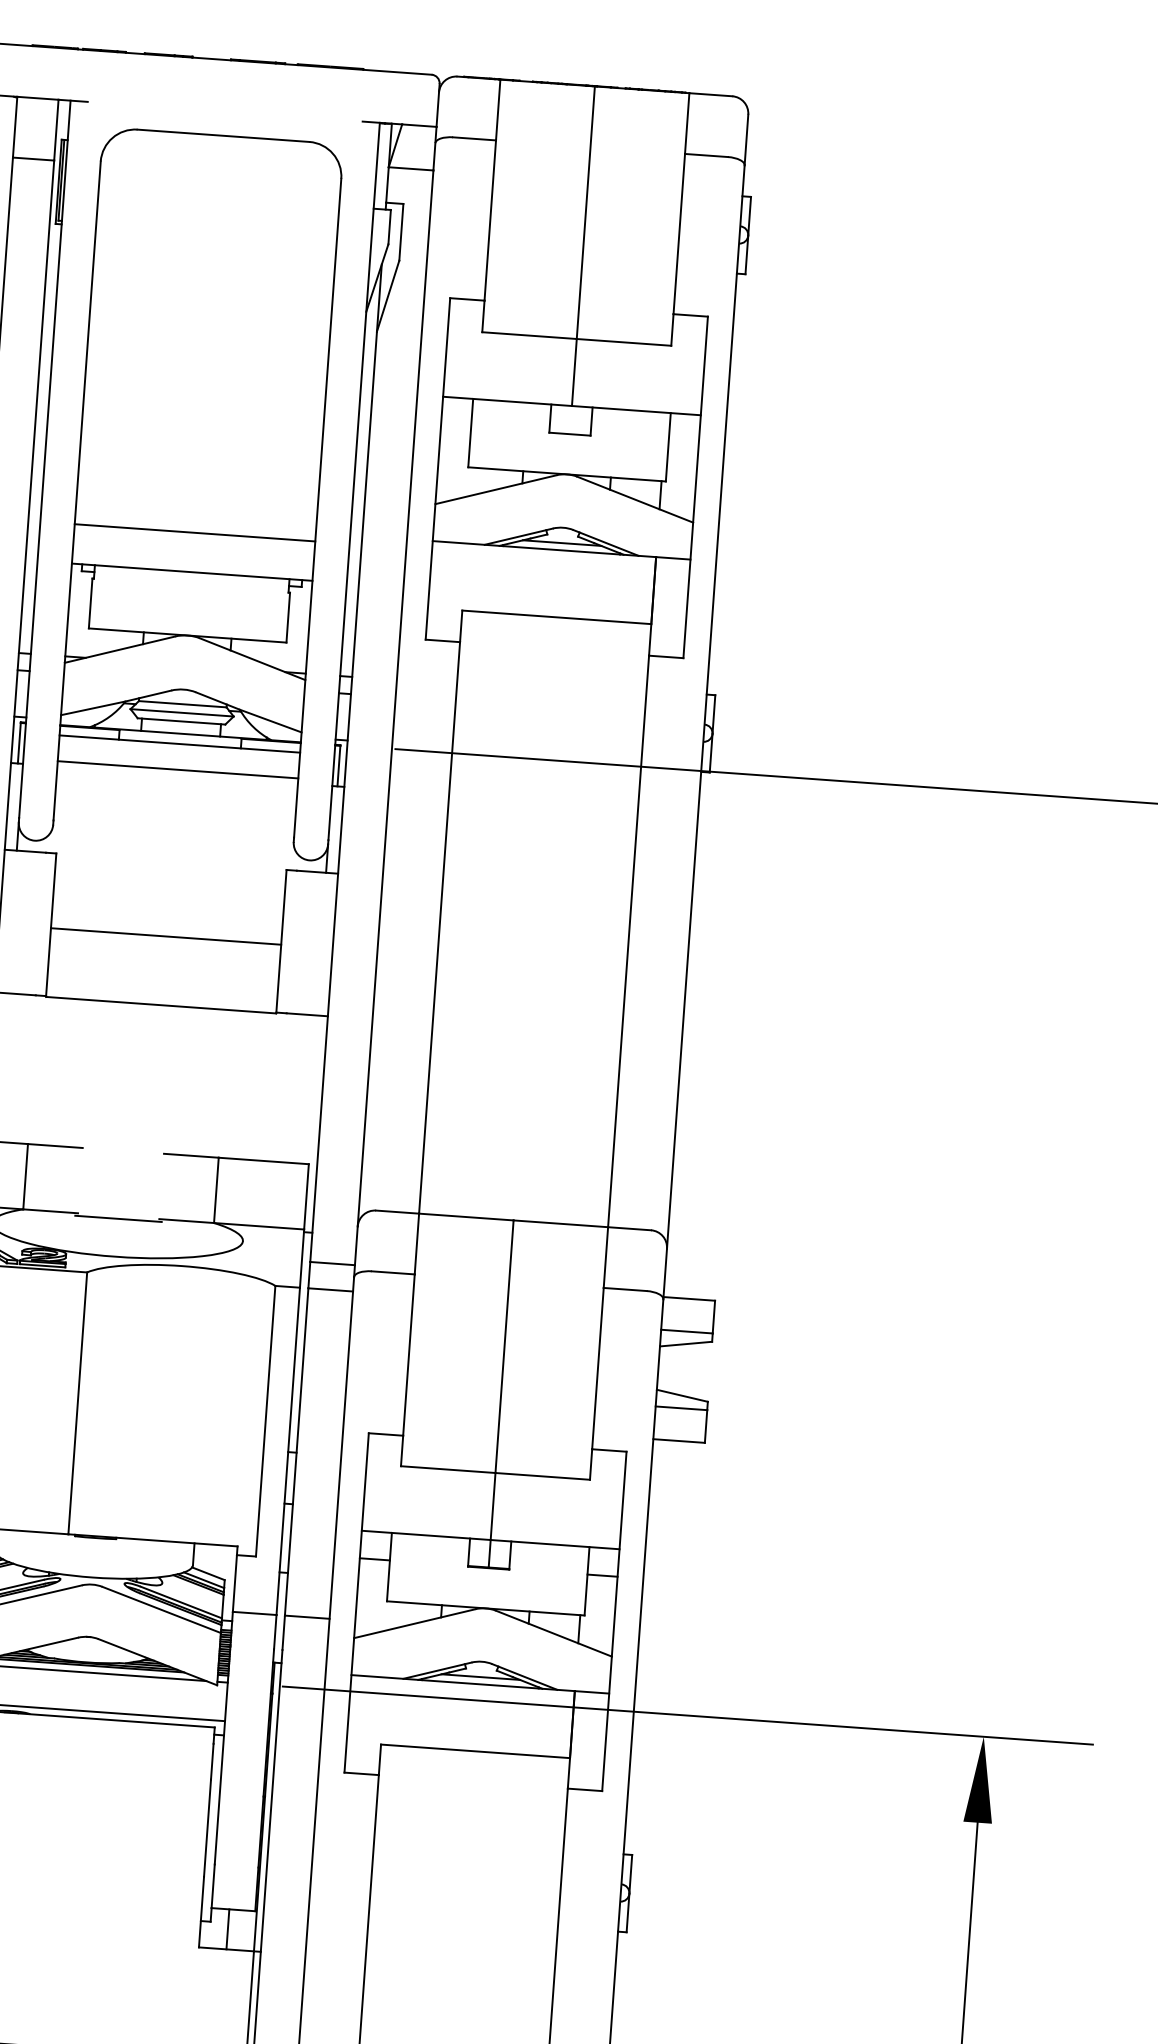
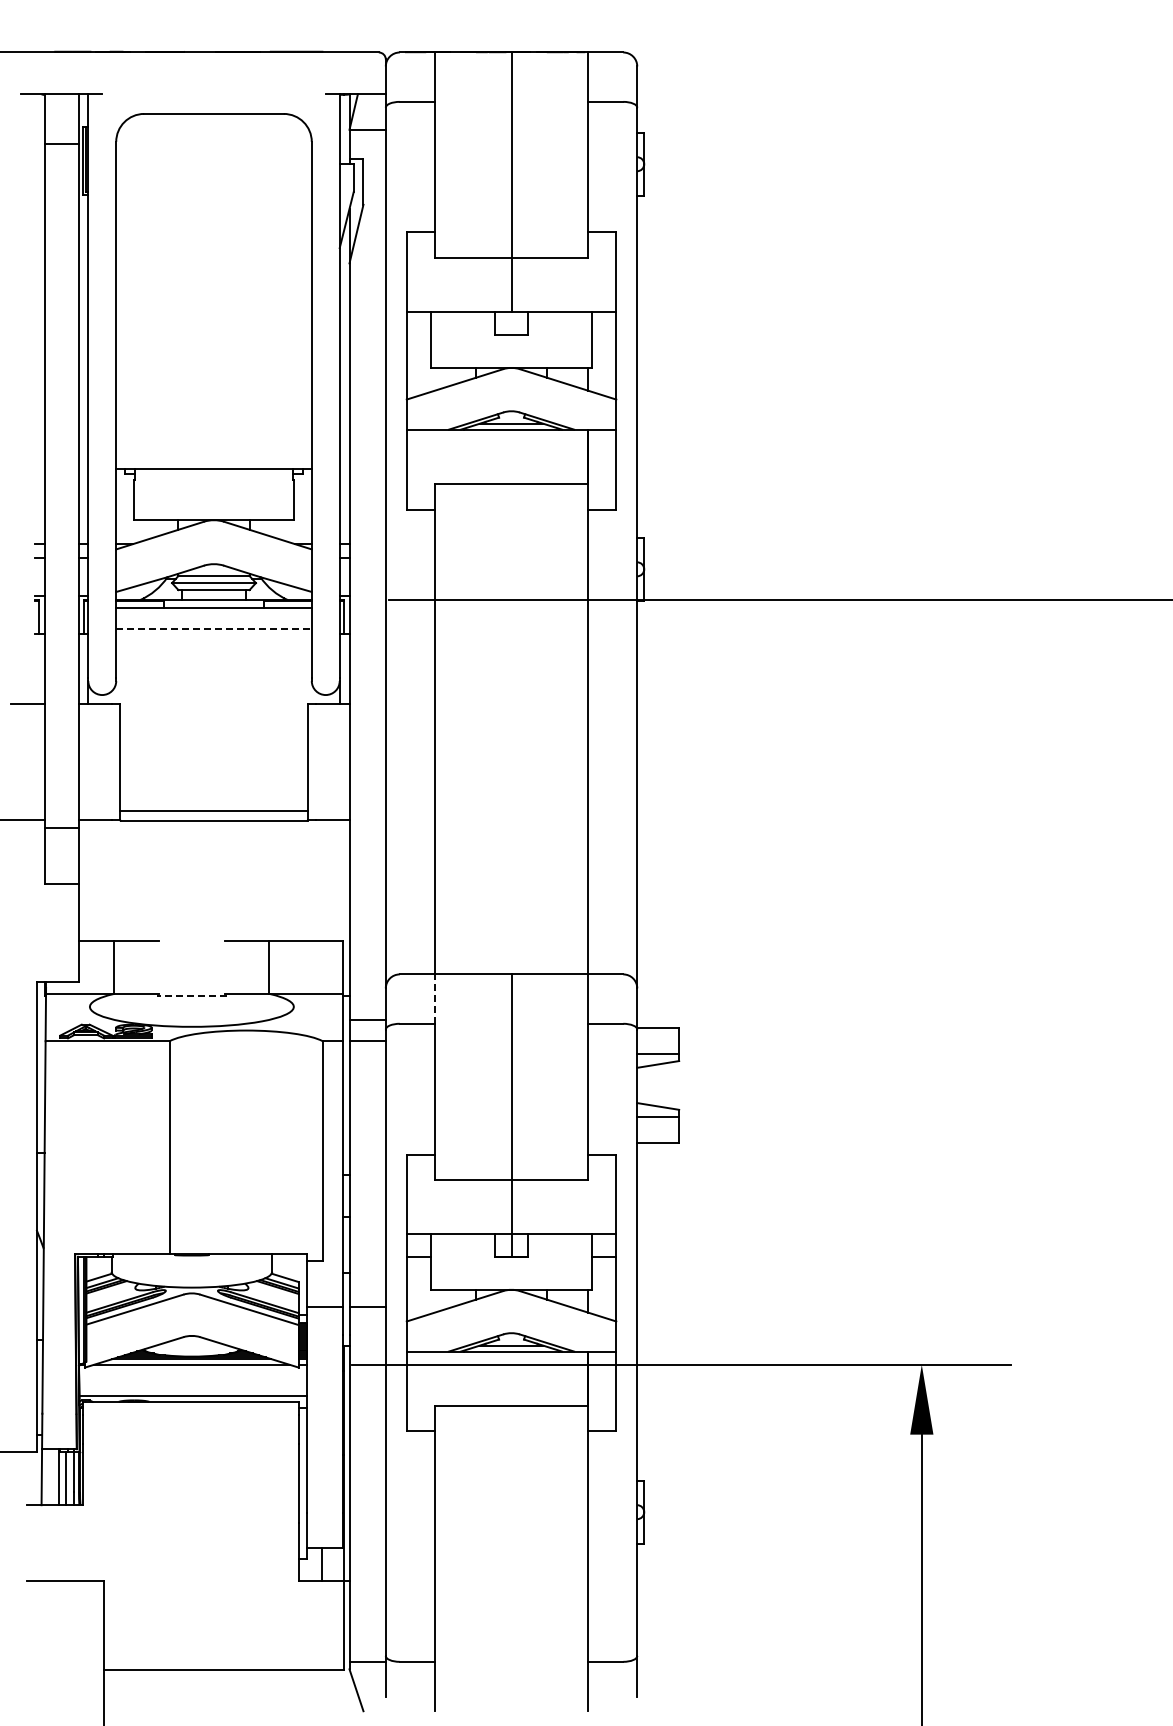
line: (194, 532) -> (213, 436), removed
line: (178, 769) -> (214, 629), solid -> dashed
line: (165, 935) -> (213, 810), moved
line: (117, 1219) -> (191, 996), solid -> dashed
line: (416, 1244) -> (434, 999), solid -> dashed

